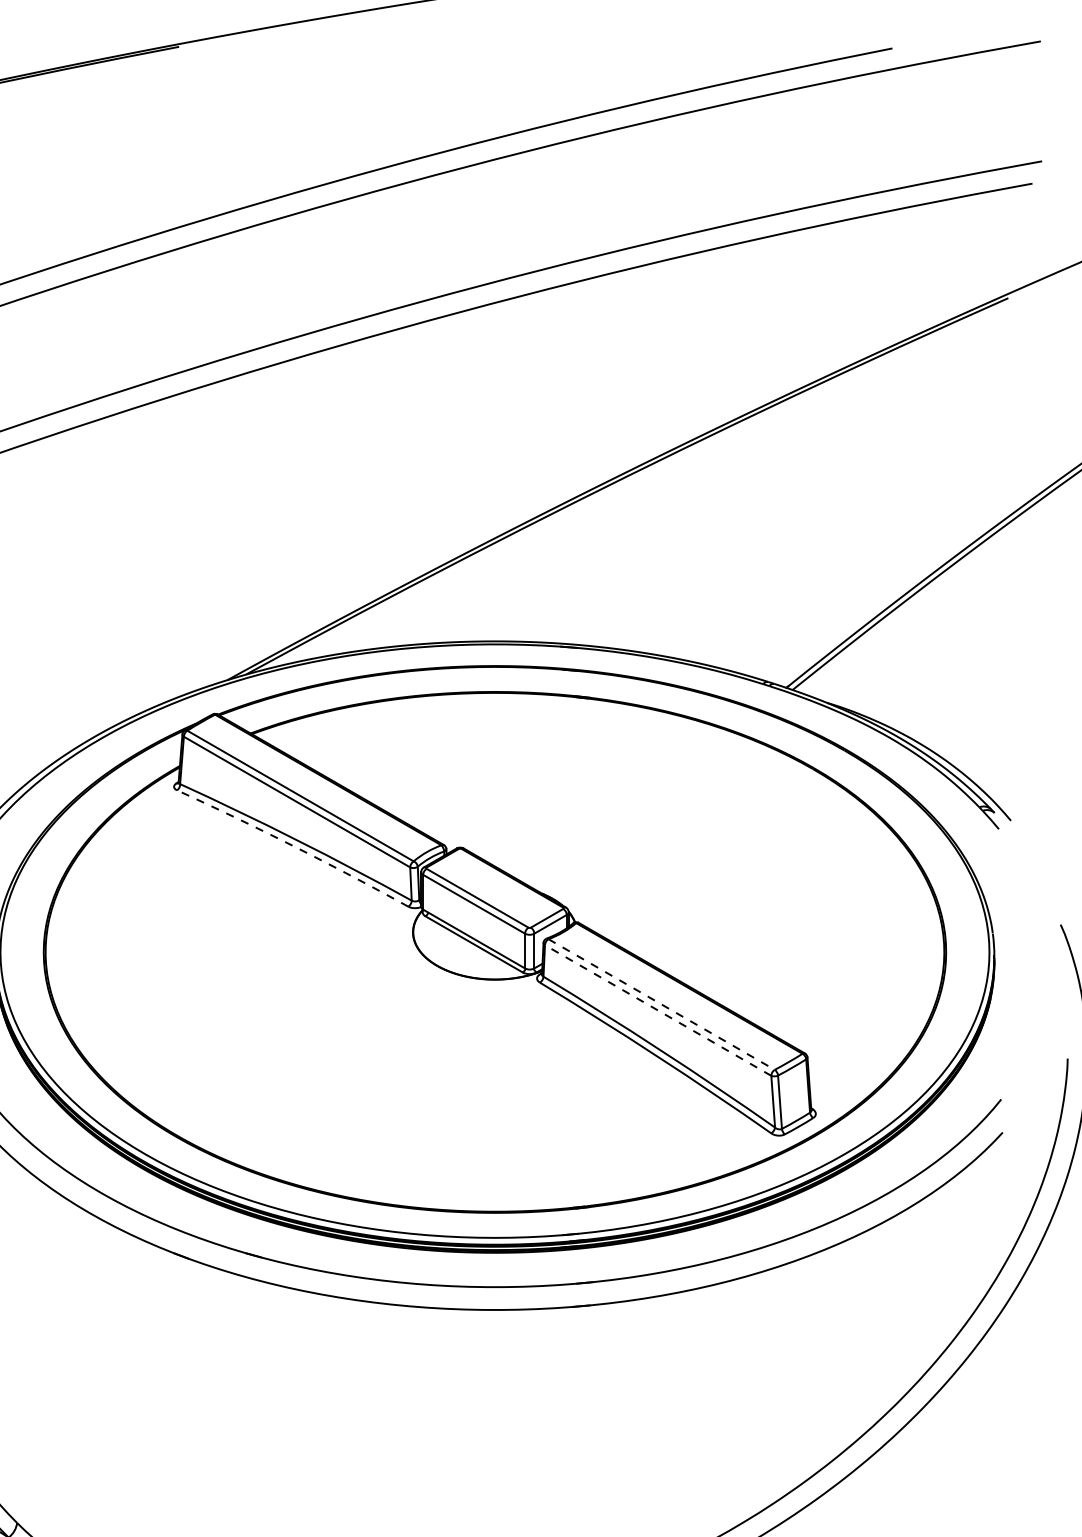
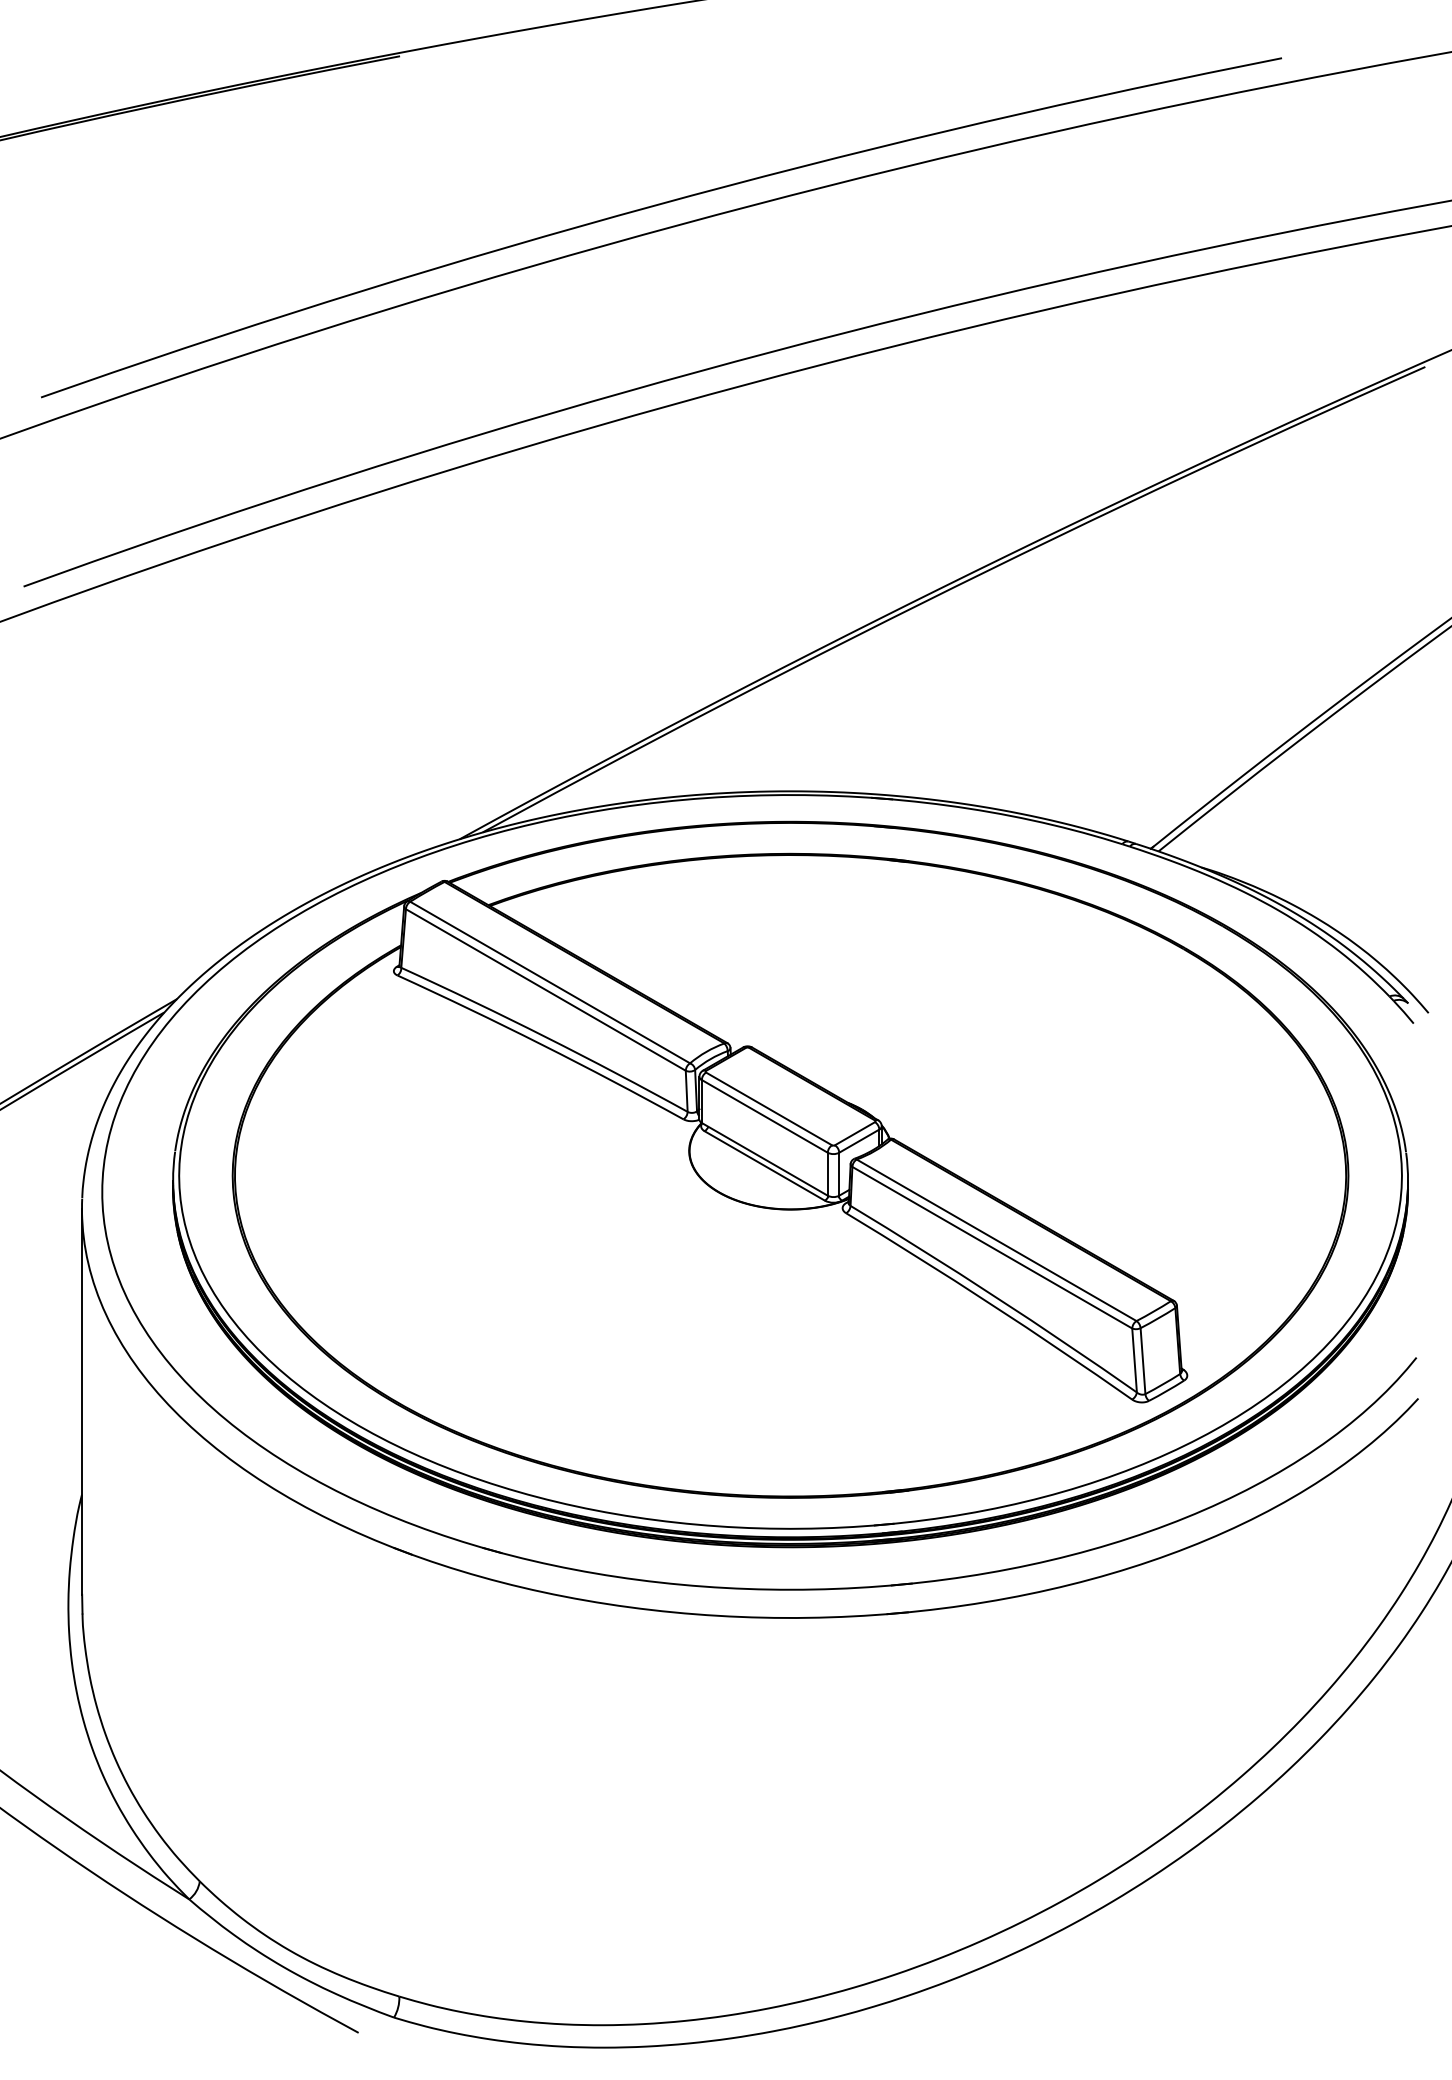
arc: (293, 846) -> (541, 1044), dashed -> solid
line: (661, 1004) -> (996, 1240), dashed -> solid
line: (658, 1010) -> (992, 1247), dashed -> solid

